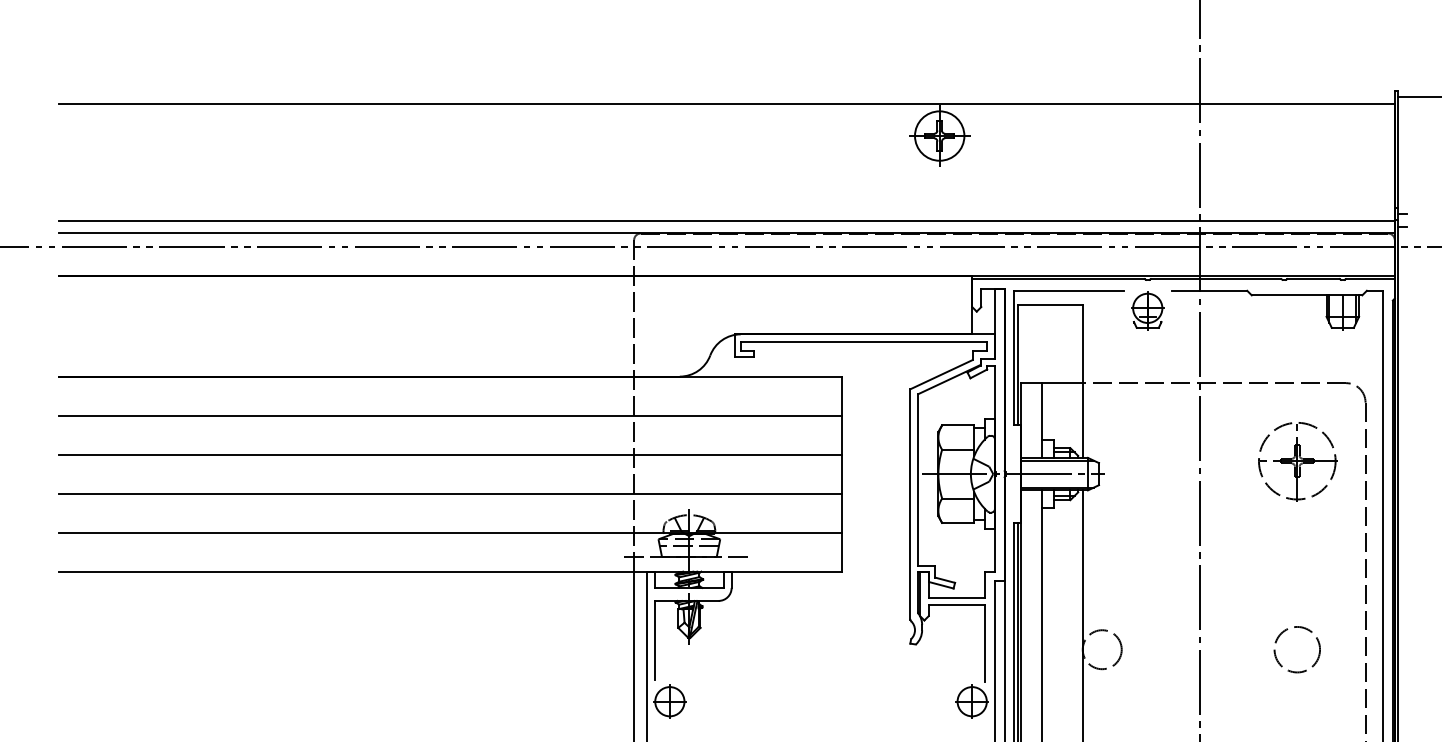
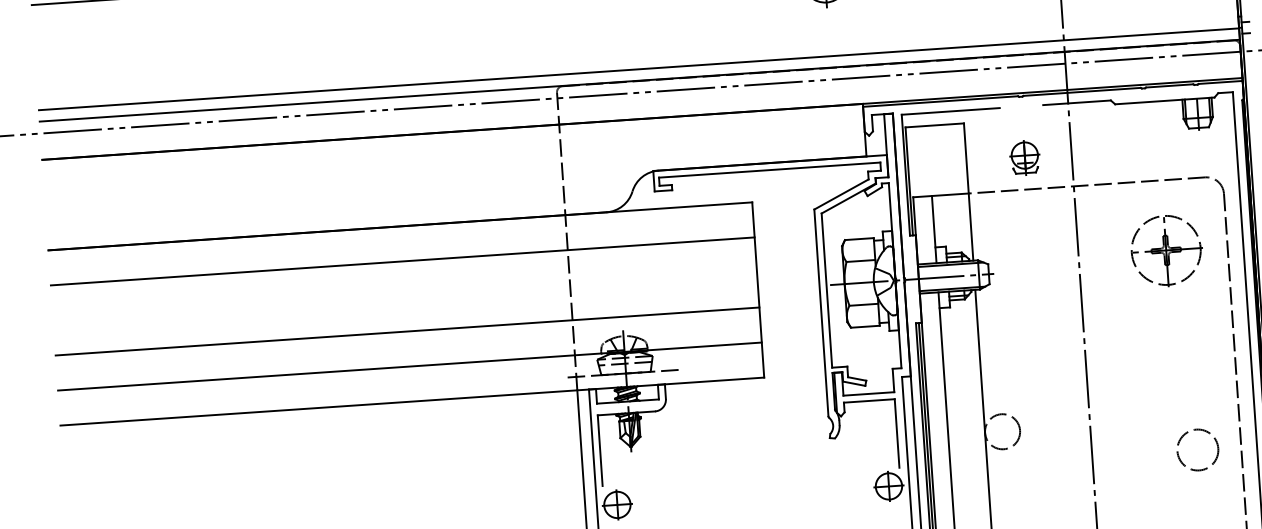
part: (1147, 310) -> (1024, 157), moved
line: (450, 454) -> (405, 296), removed
circle: (1296, 649) -> (1197, 449), moved

